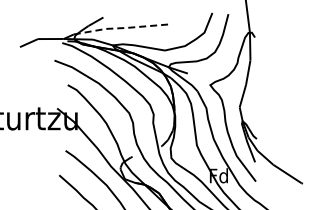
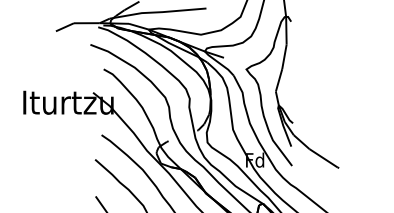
line: (121, 28) -> (157, 12), dashed -> solid

